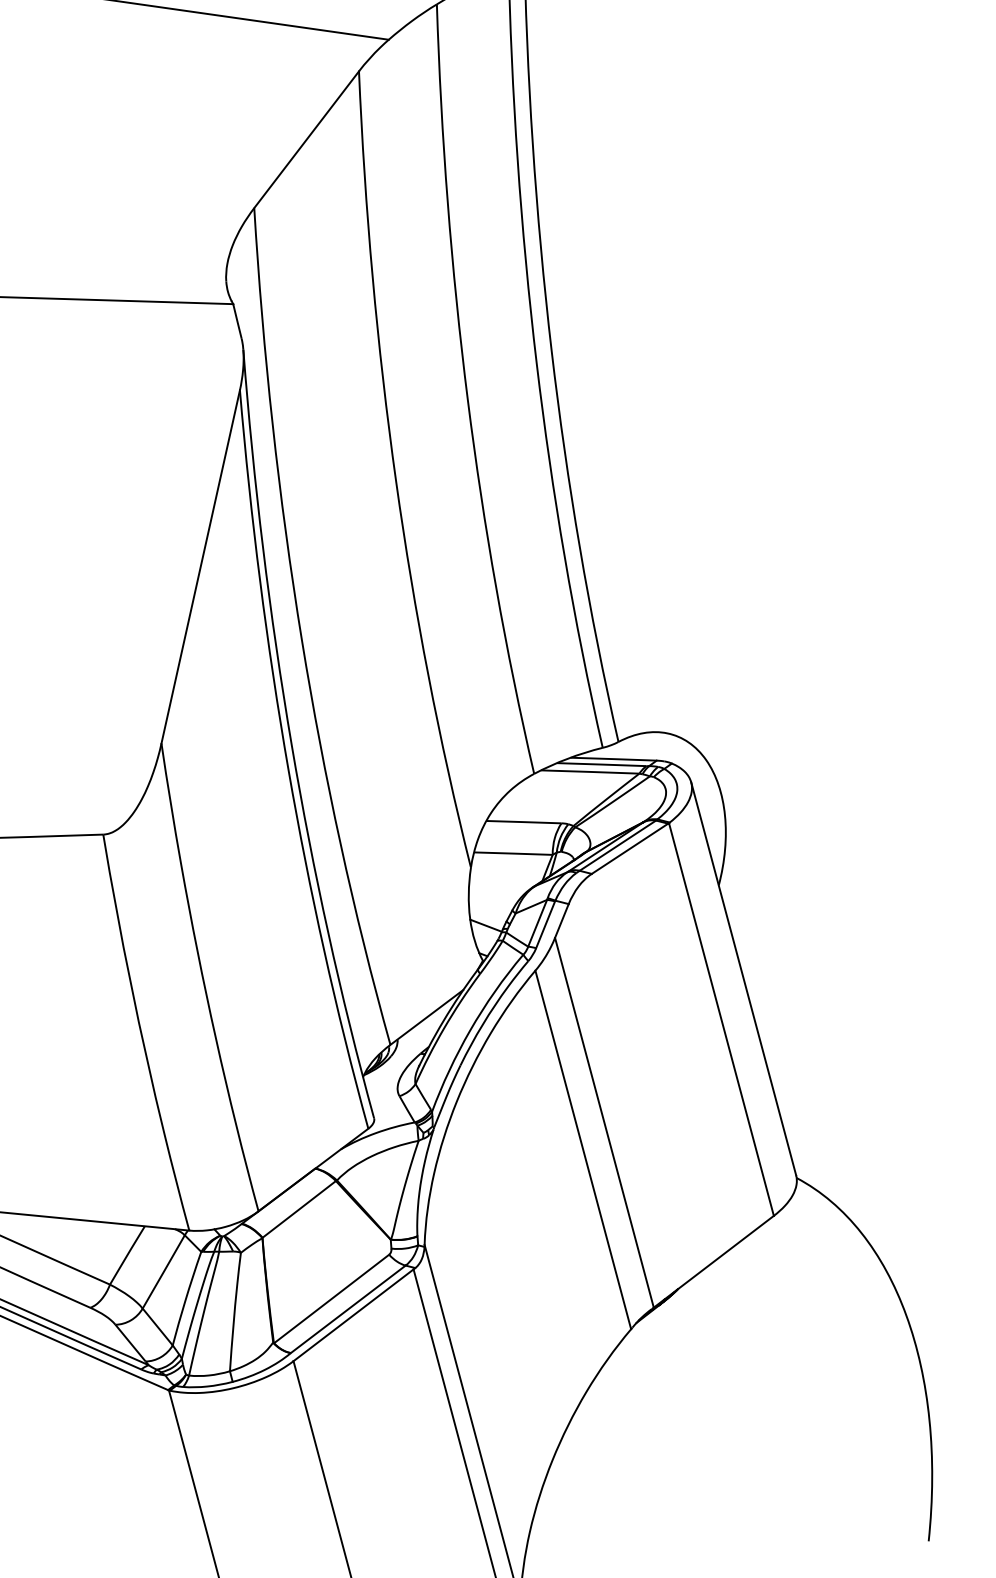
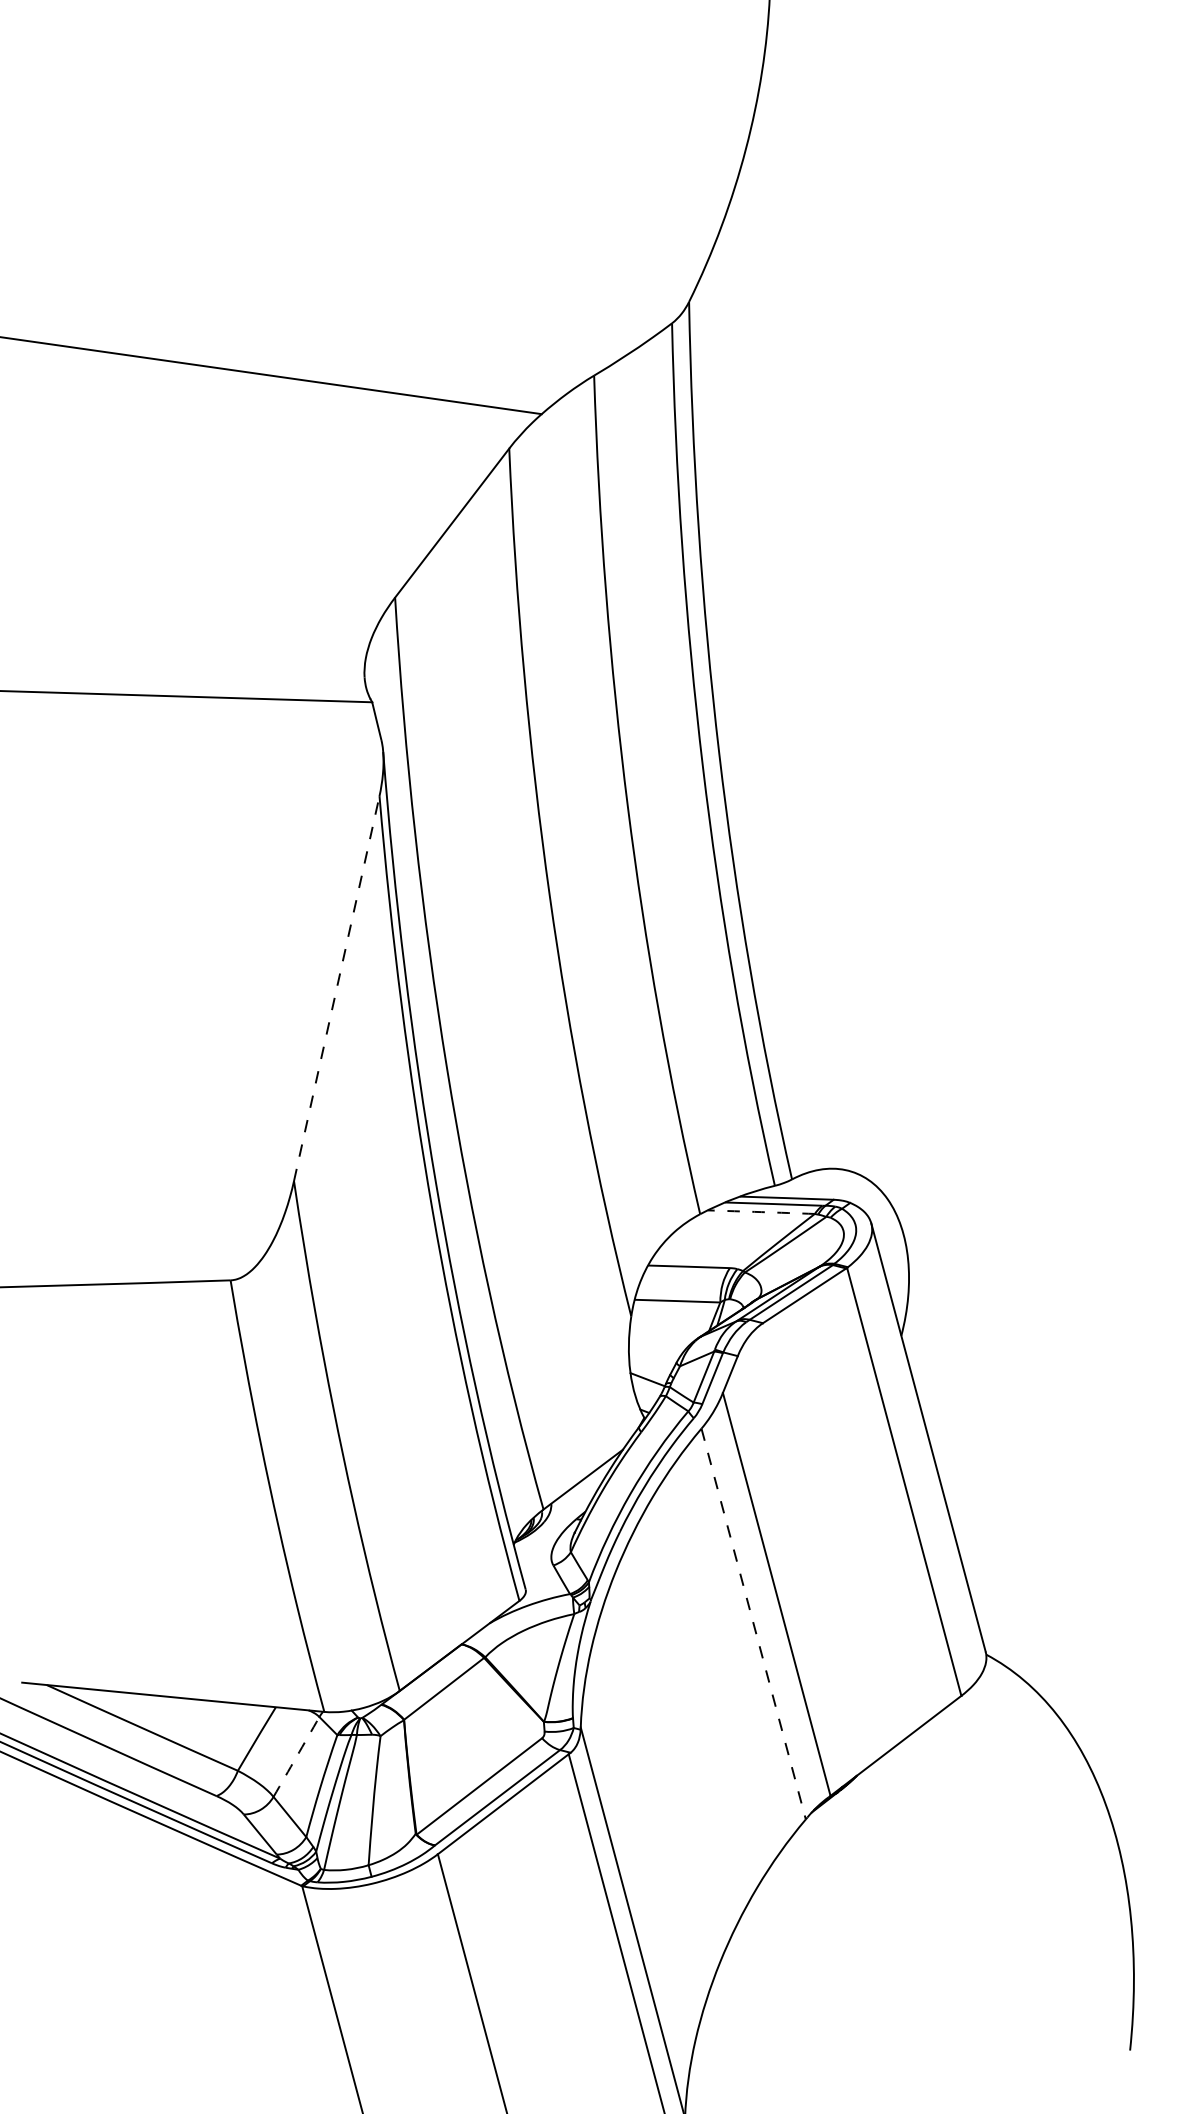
line: (200, 566) -> (336, 988), solid -> dashed
arc: (590, 772) -> (761, 1212), solid -> dashed
line: (583, 1150) -> (753, 1624), solid -> dashed
arc: (163, 1271) -> (296, 1756), solid -> dashed

